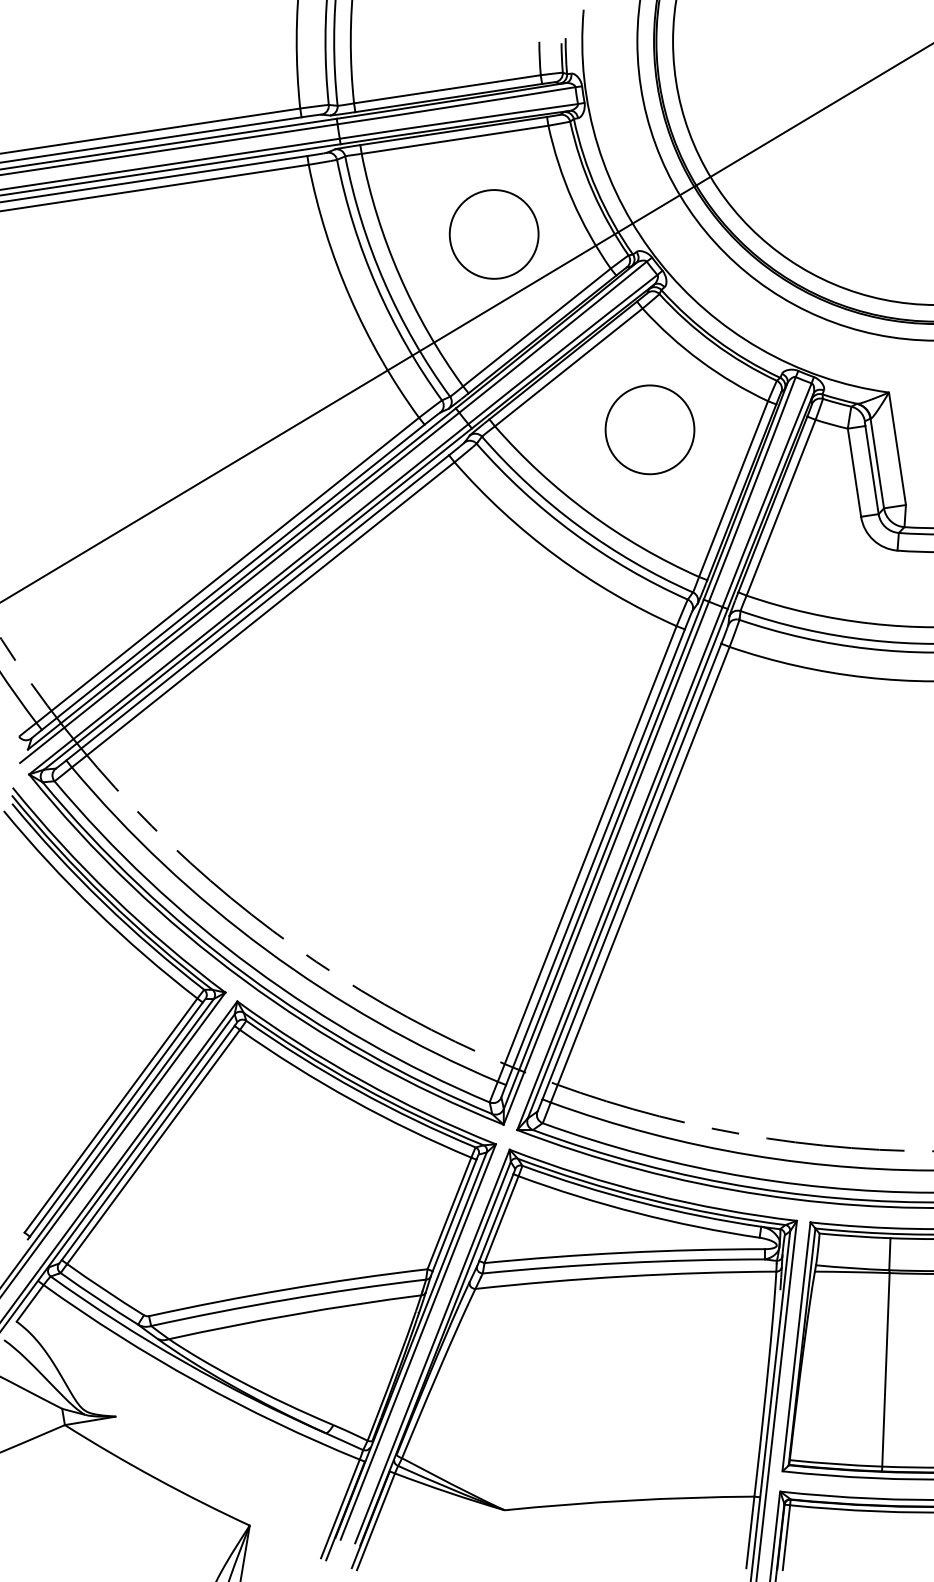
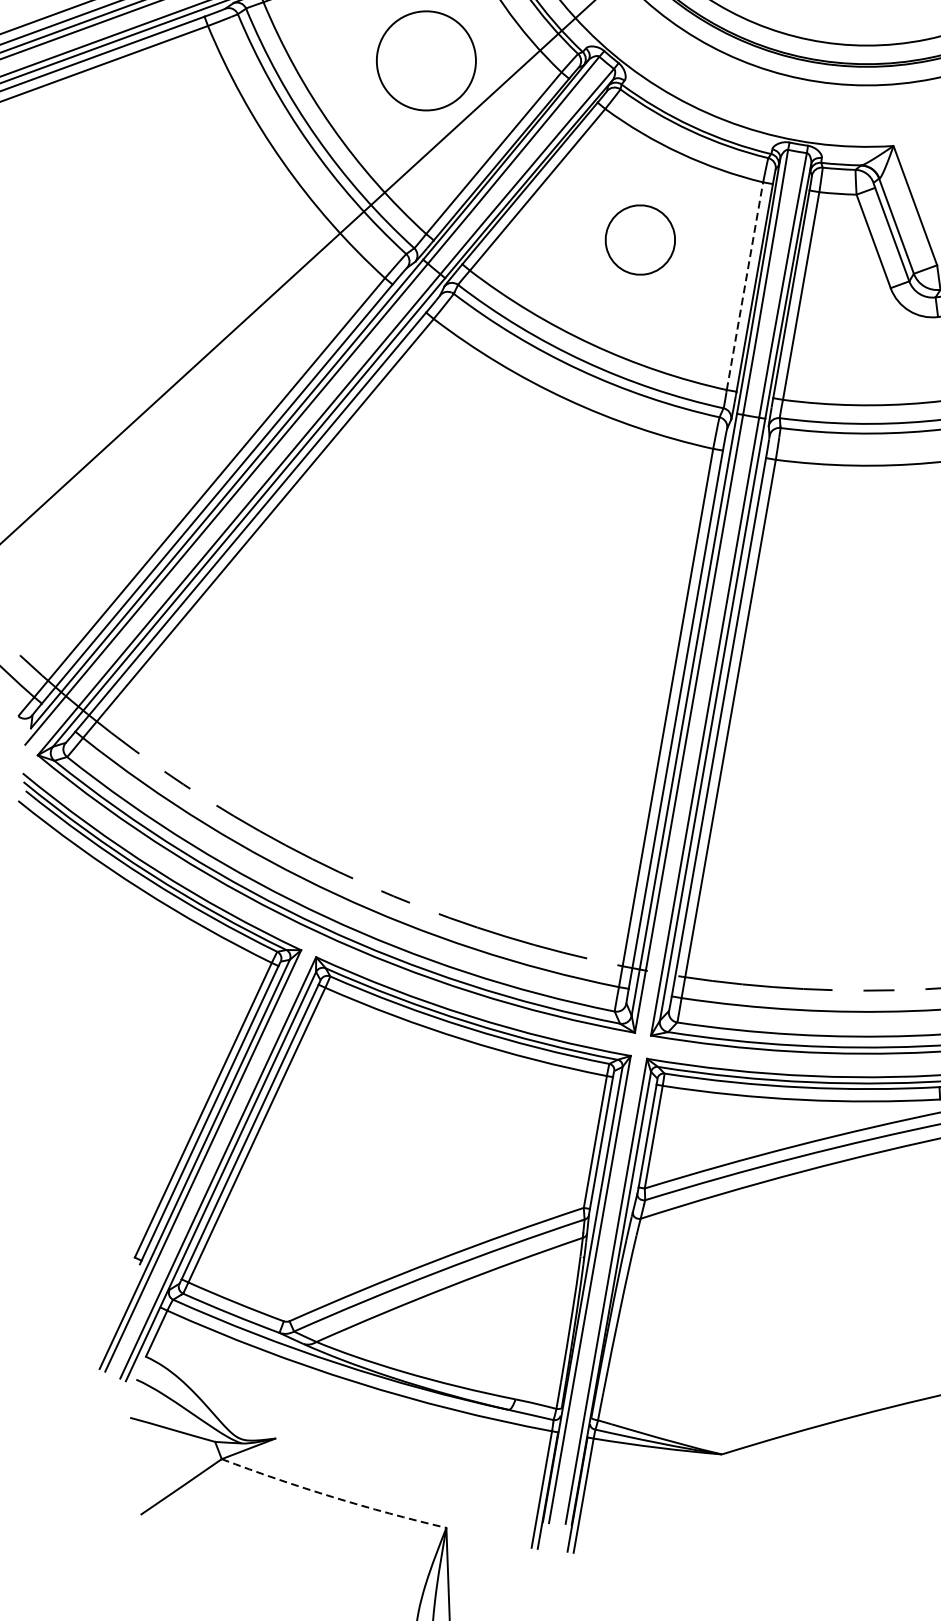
circle: (649, 429) -> (639, 239), size x0.7
line: (733, 488) -> (744, 285), solid -> dashed
arc: (155, 1478) -> (332, 1497), solid -> dashed

